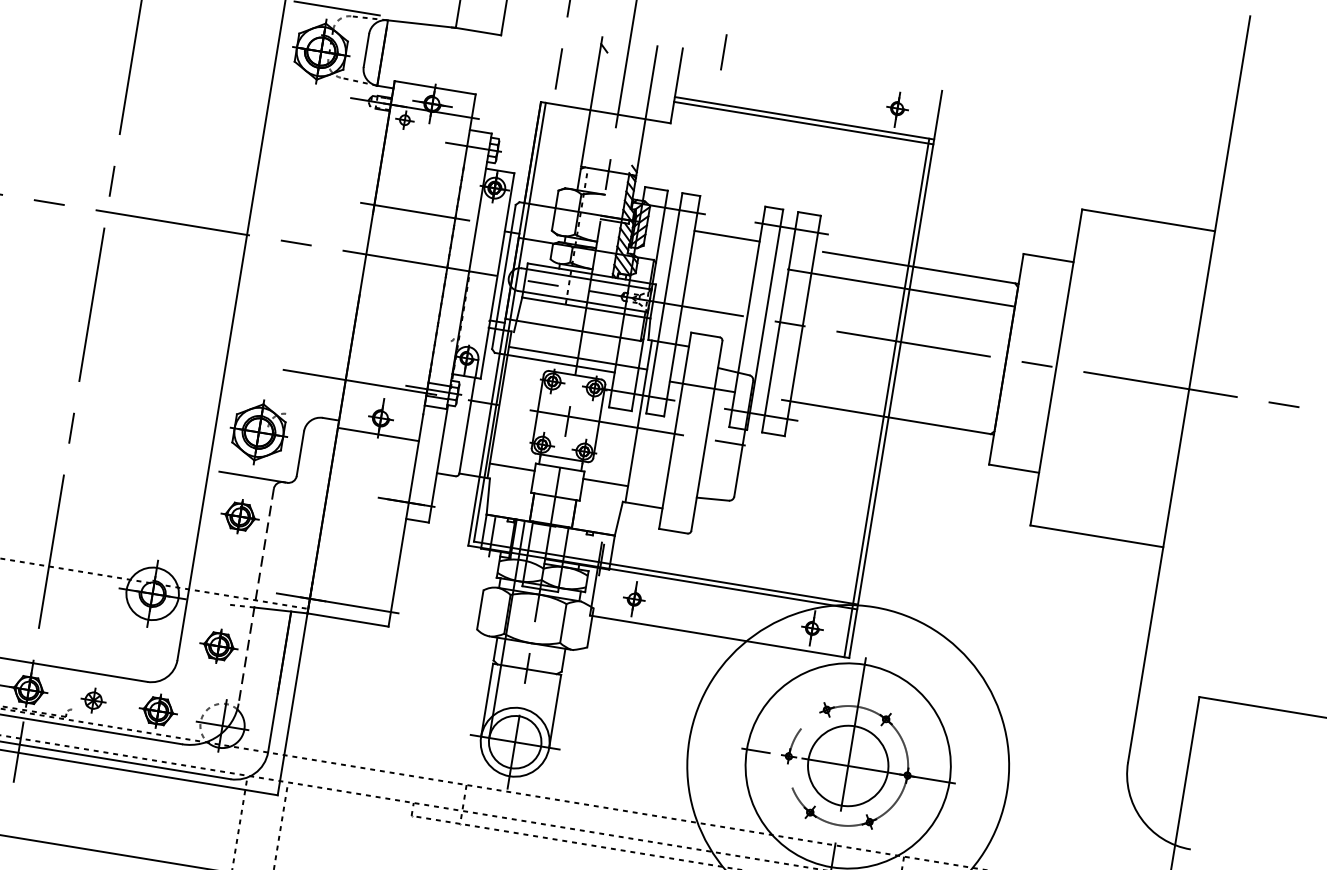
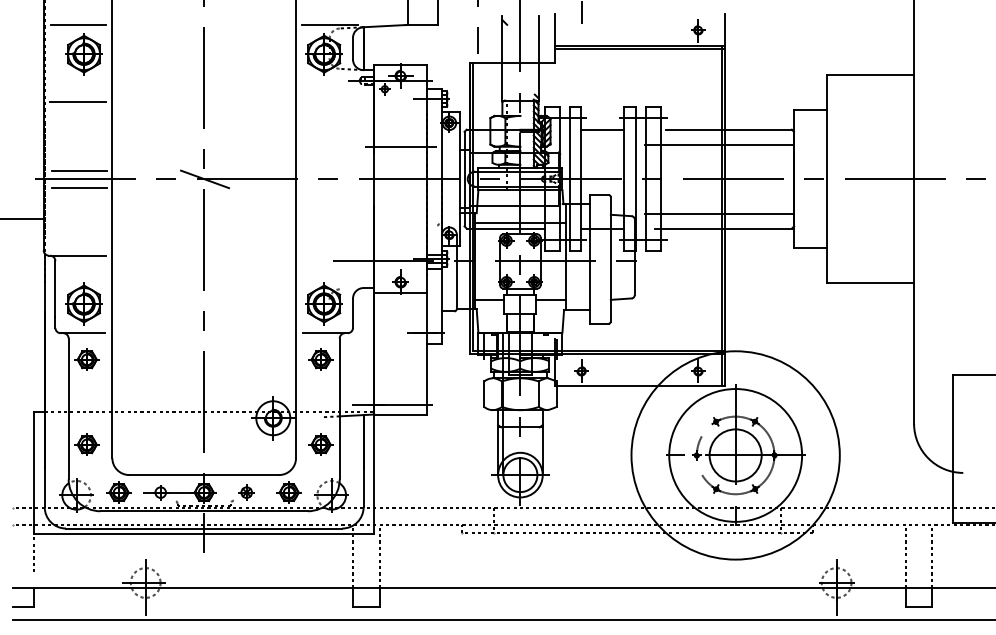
line: (107, 212) -> (204, 179), added
line: (883, 393) -> (719, 213), added
line: (255, 597) -> (339, 409), dashed -> solid

